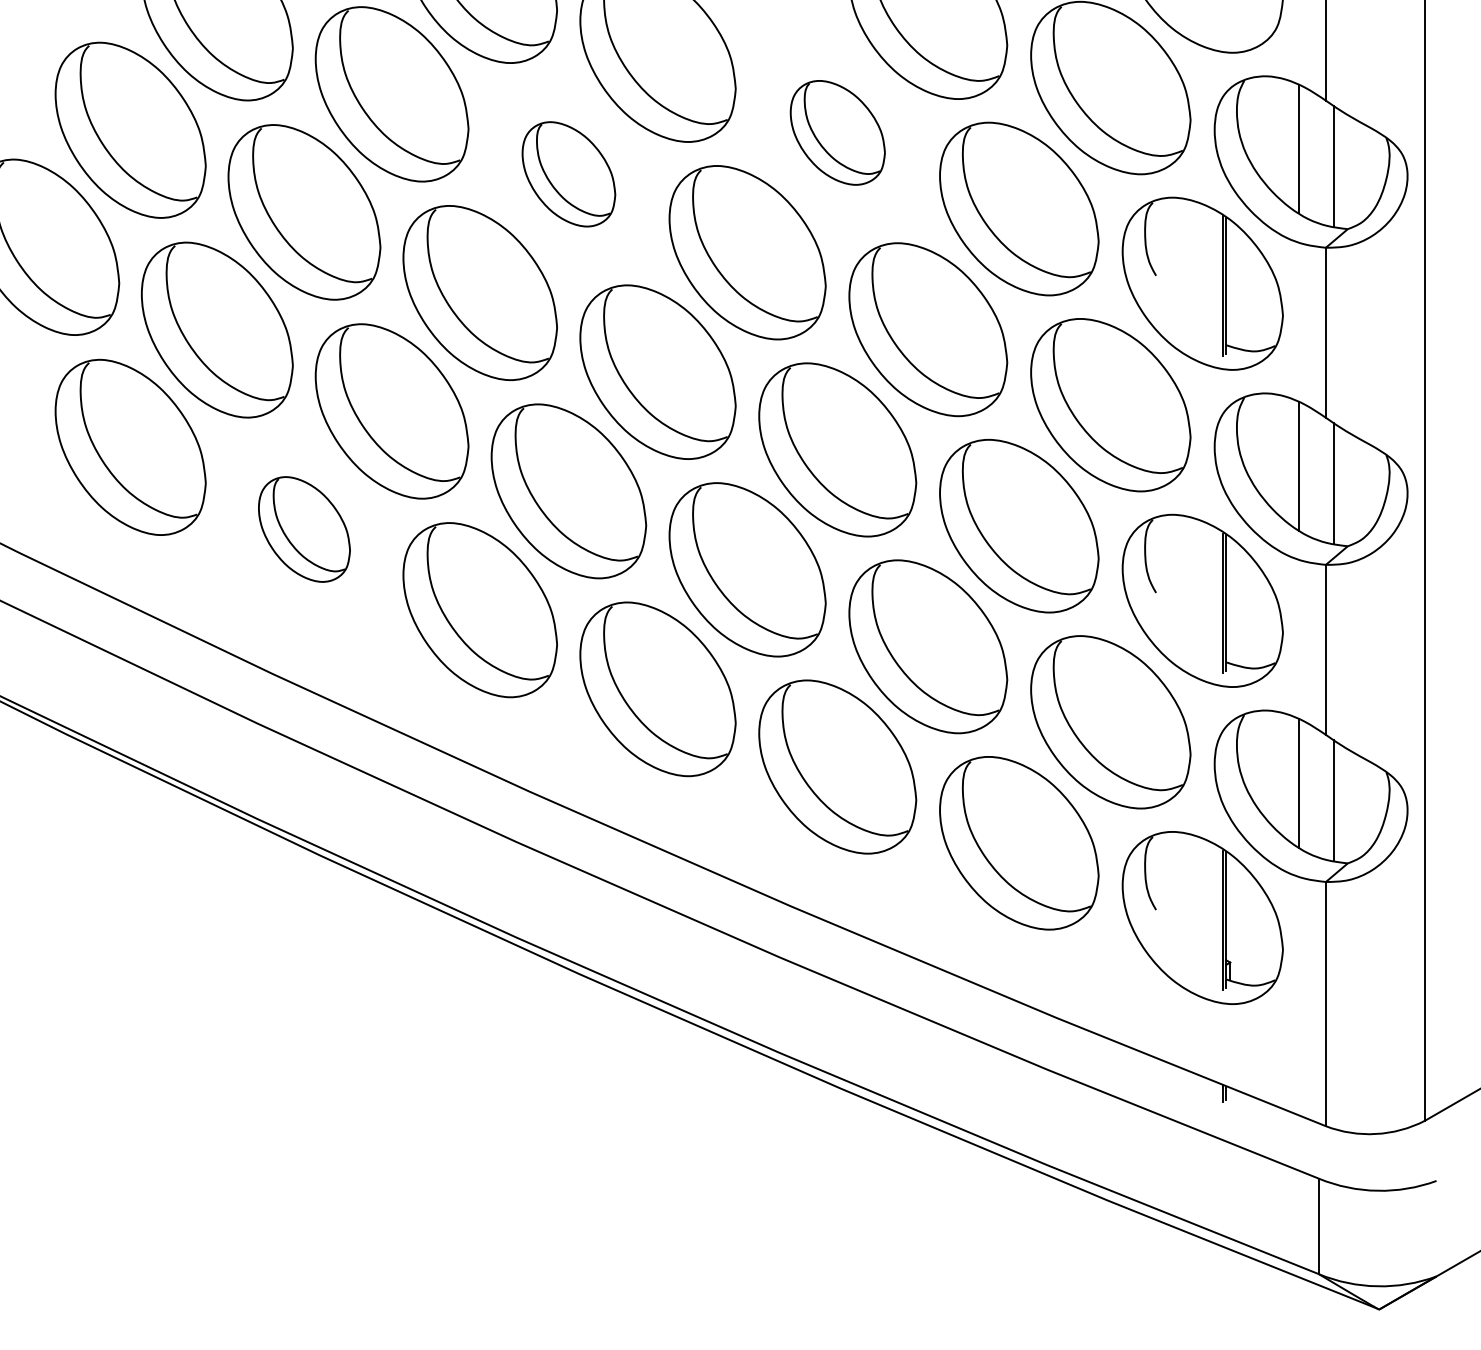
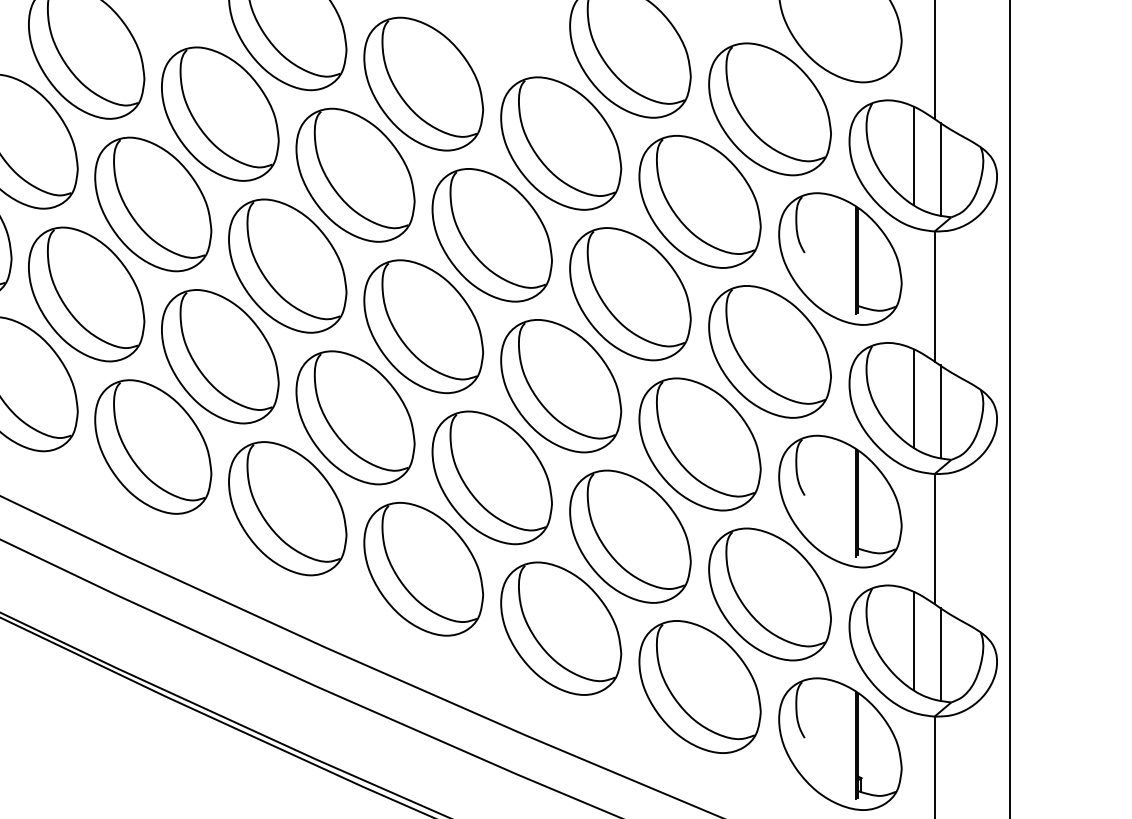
part: (837, 132) -> (561, 143), size x1.67
part: (568, 174) -> (355, 175), size x1.67
part: (304, 529) -> (153, 447), size x1.67

